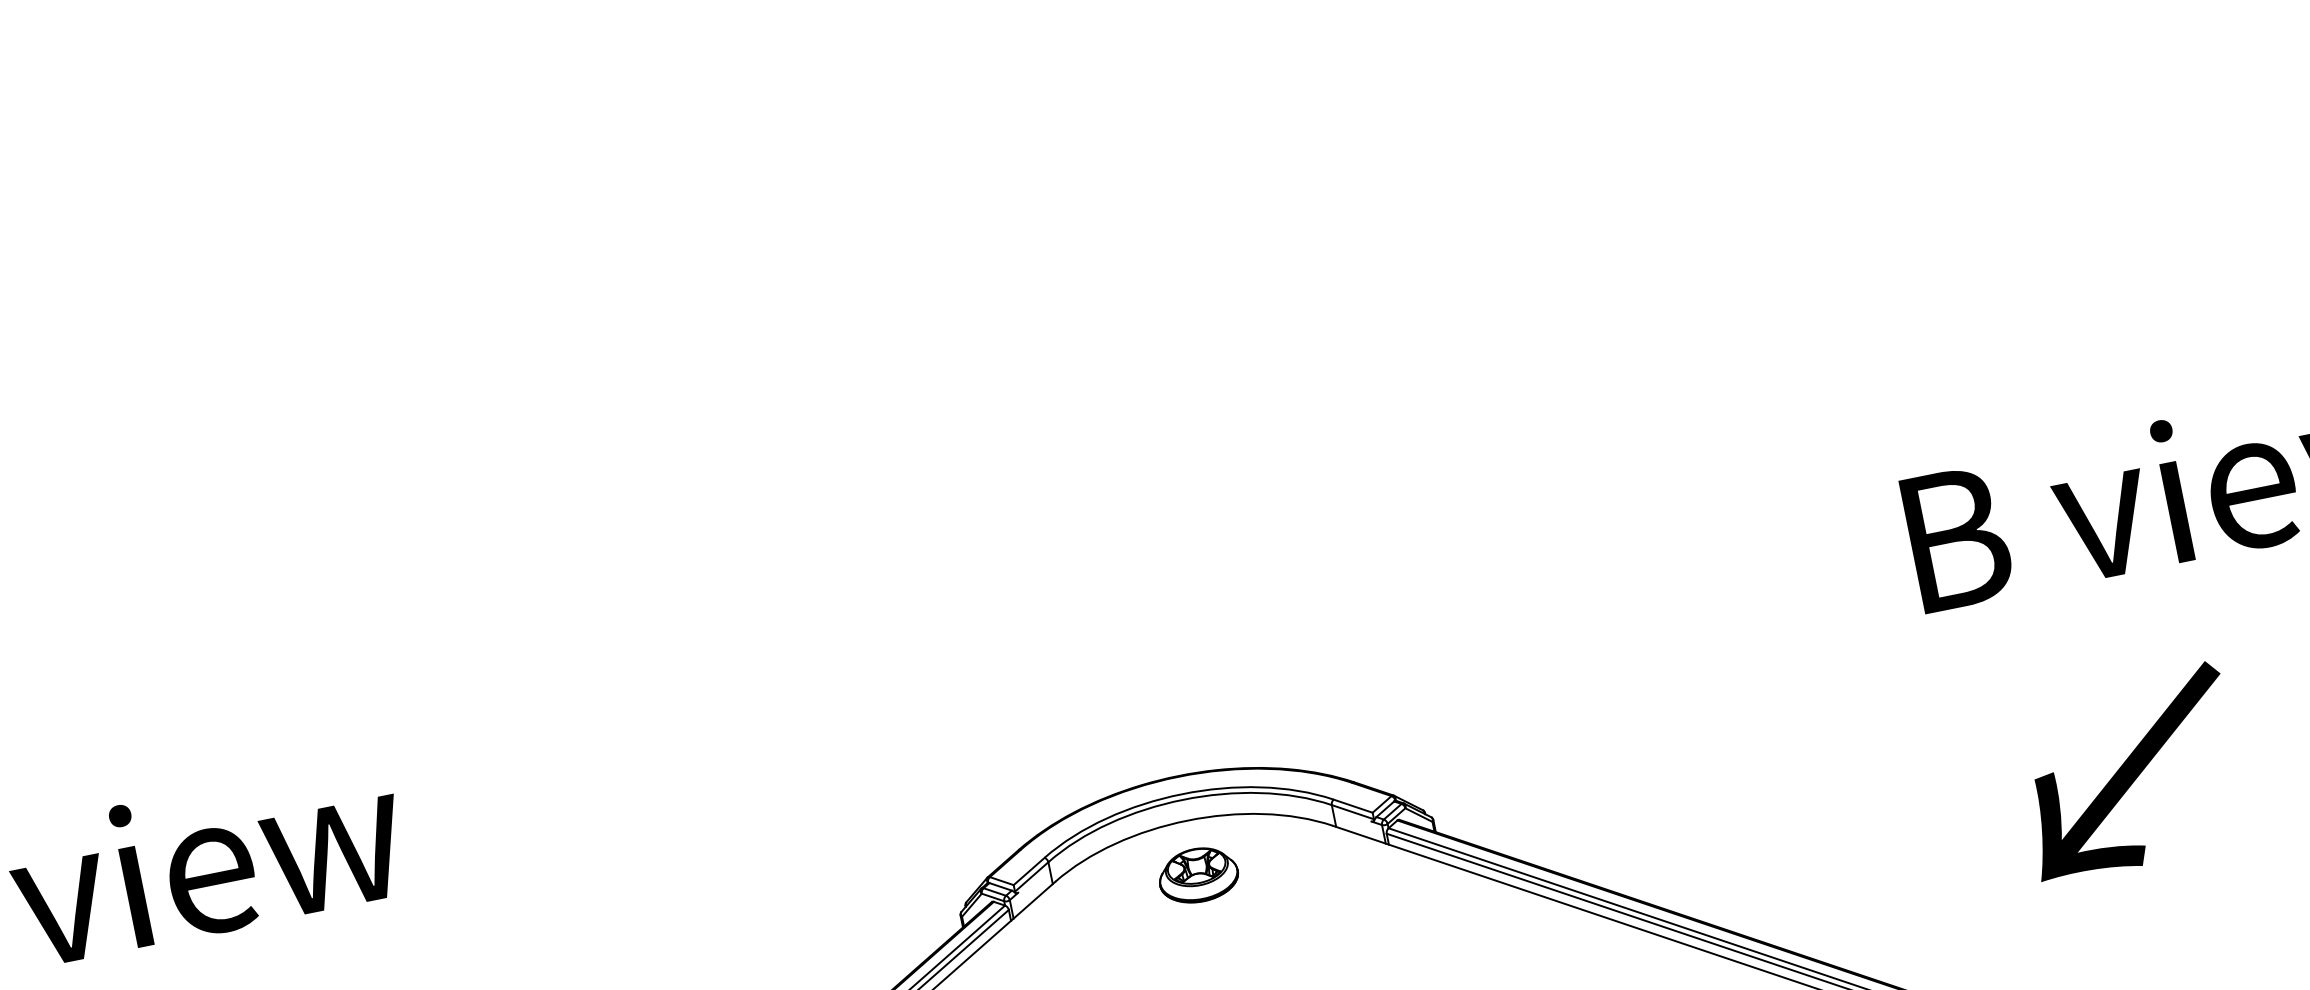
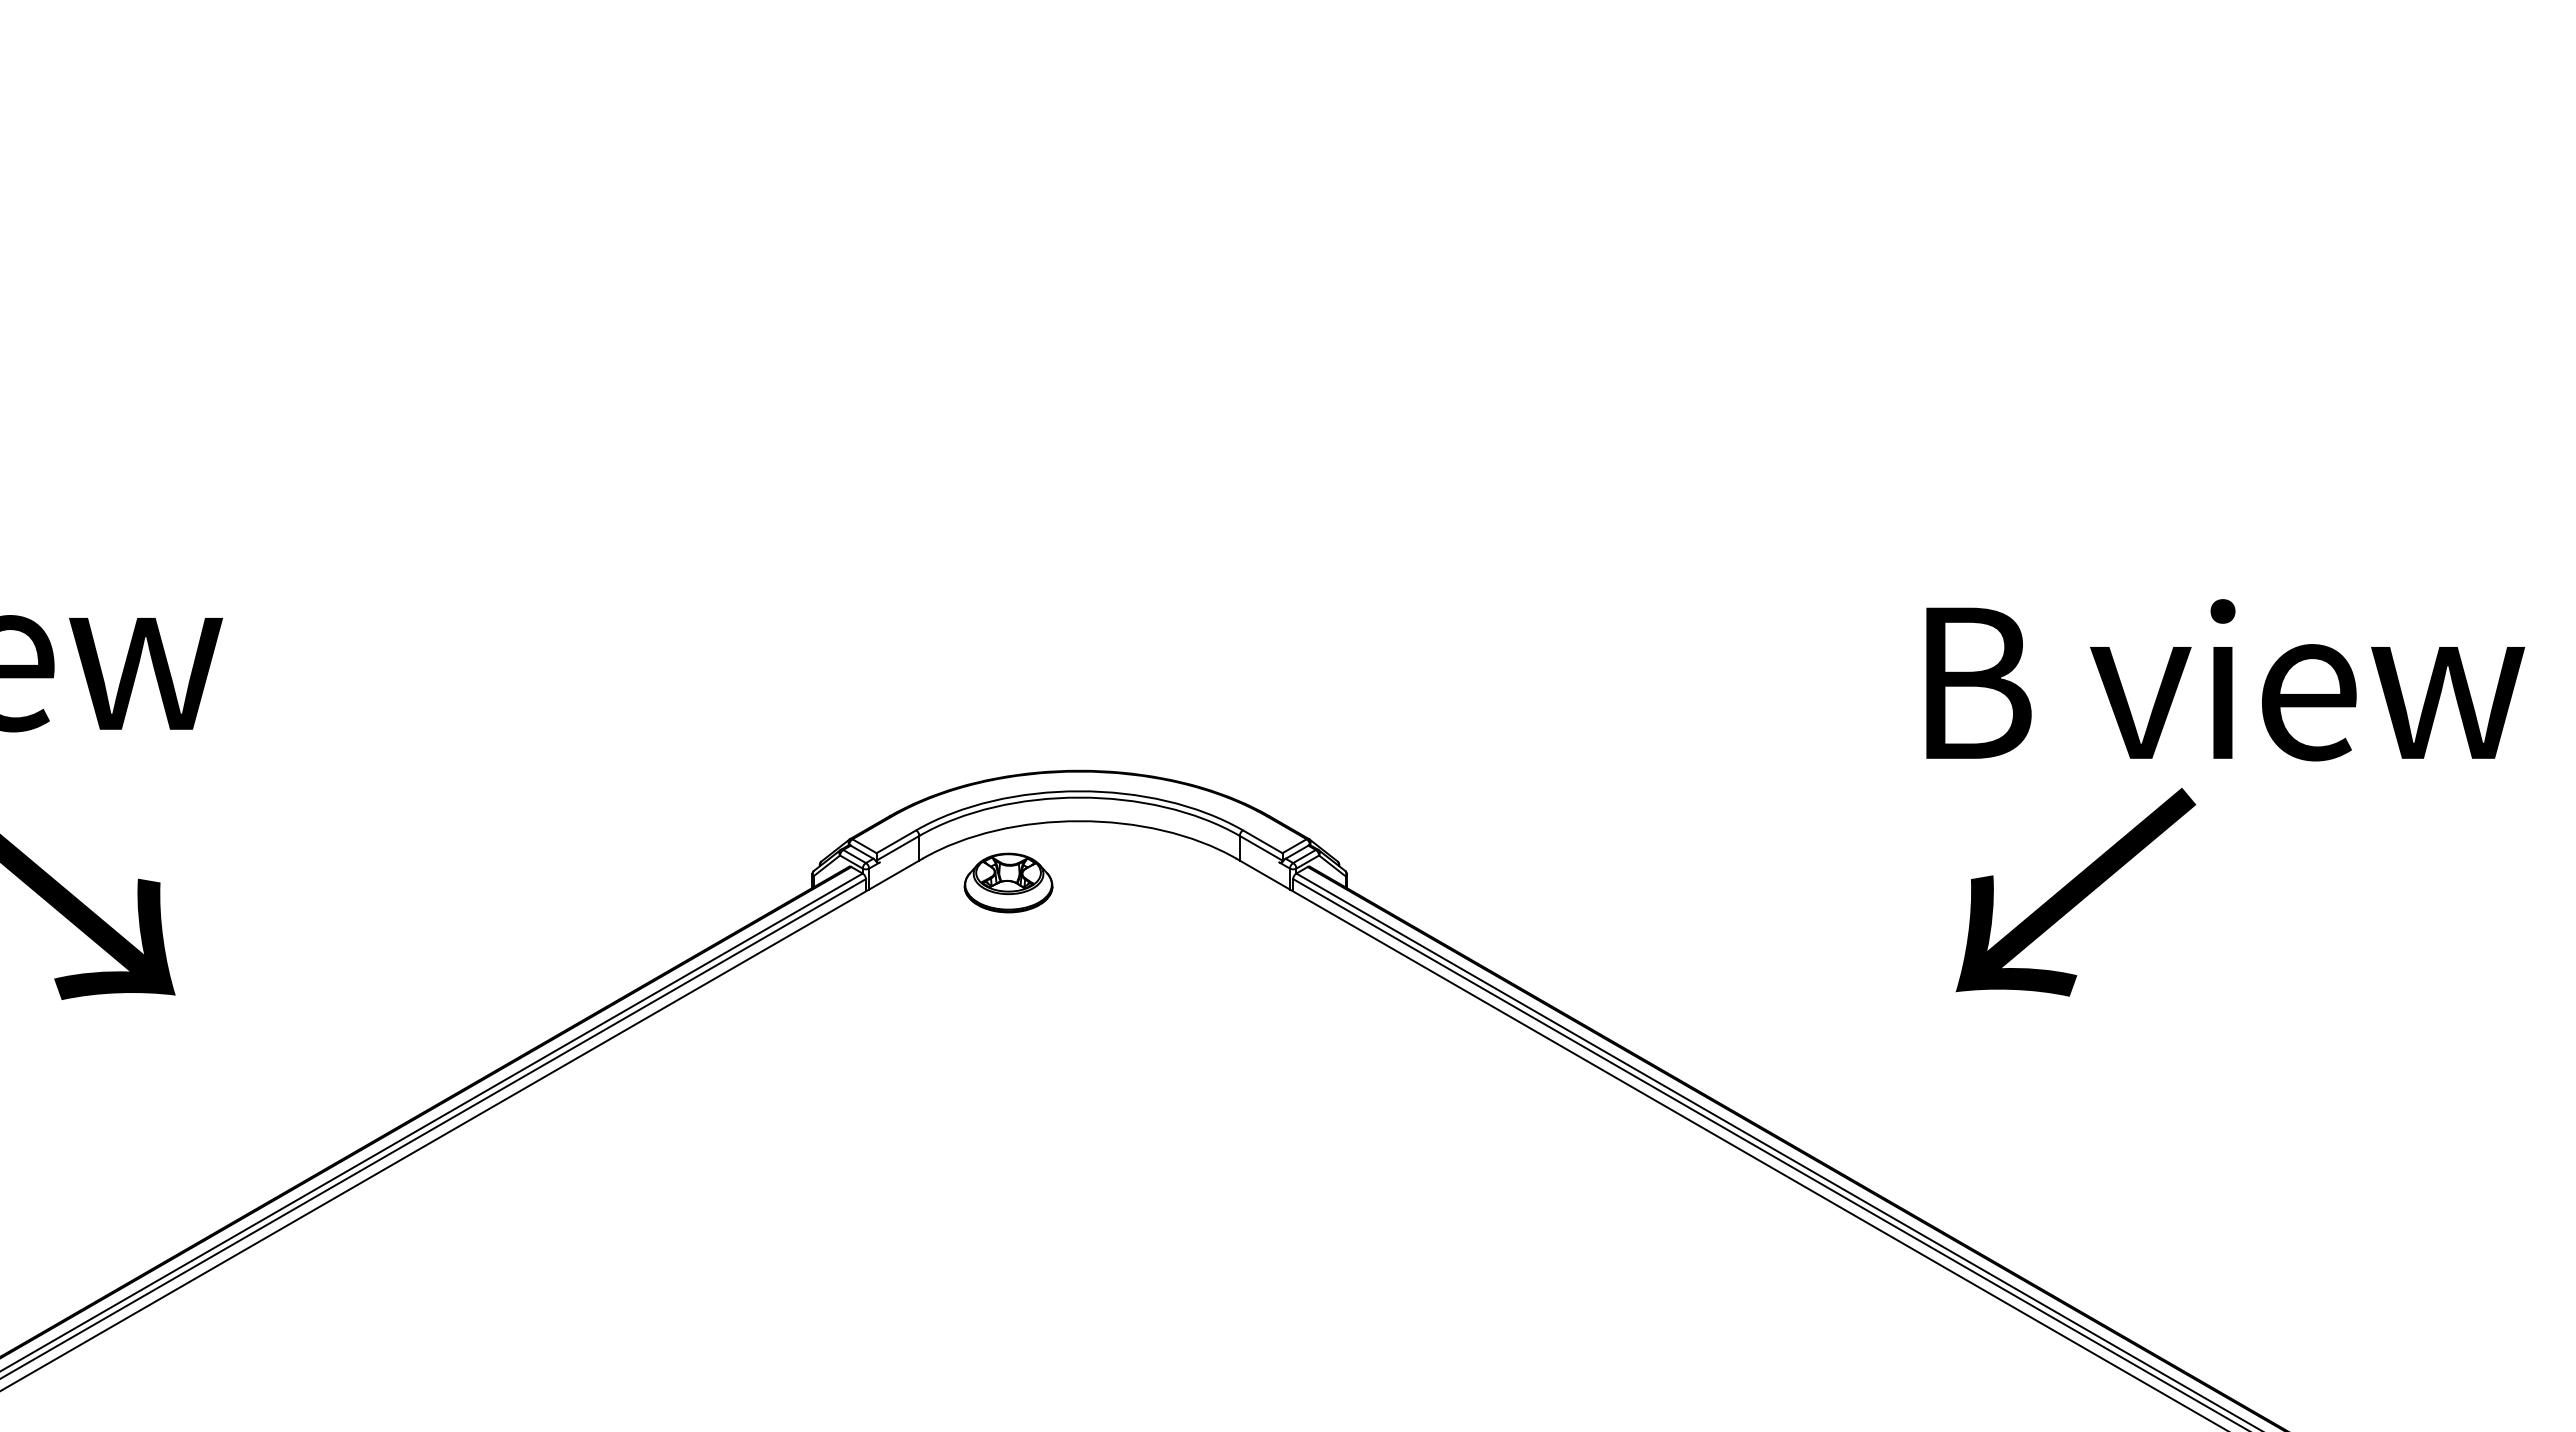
text: (2129, 772) -> (2075, 892), moved
part: (1198, 874) -> (1008, 882), moved

